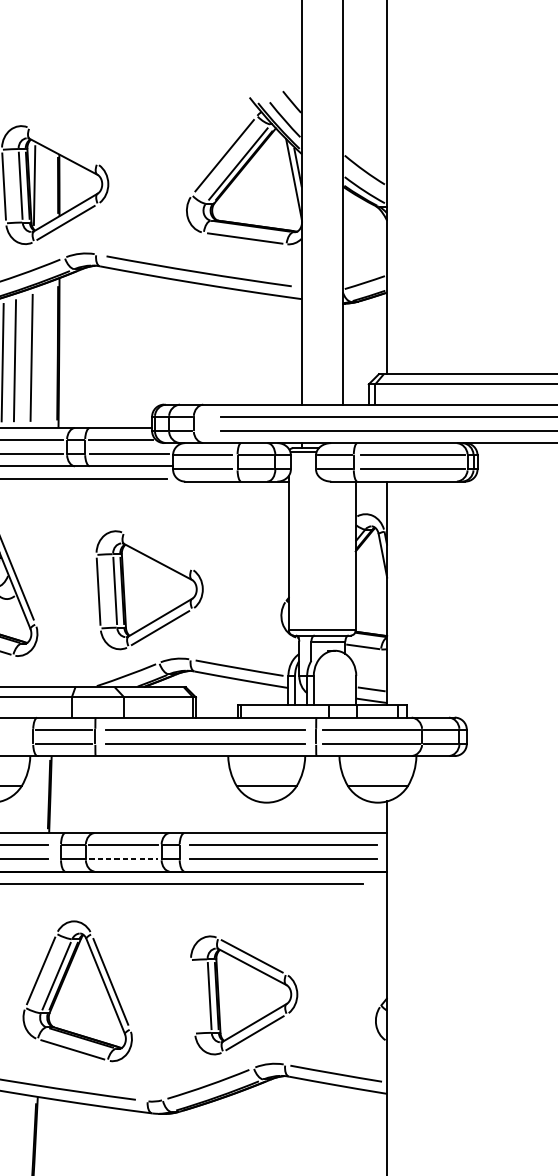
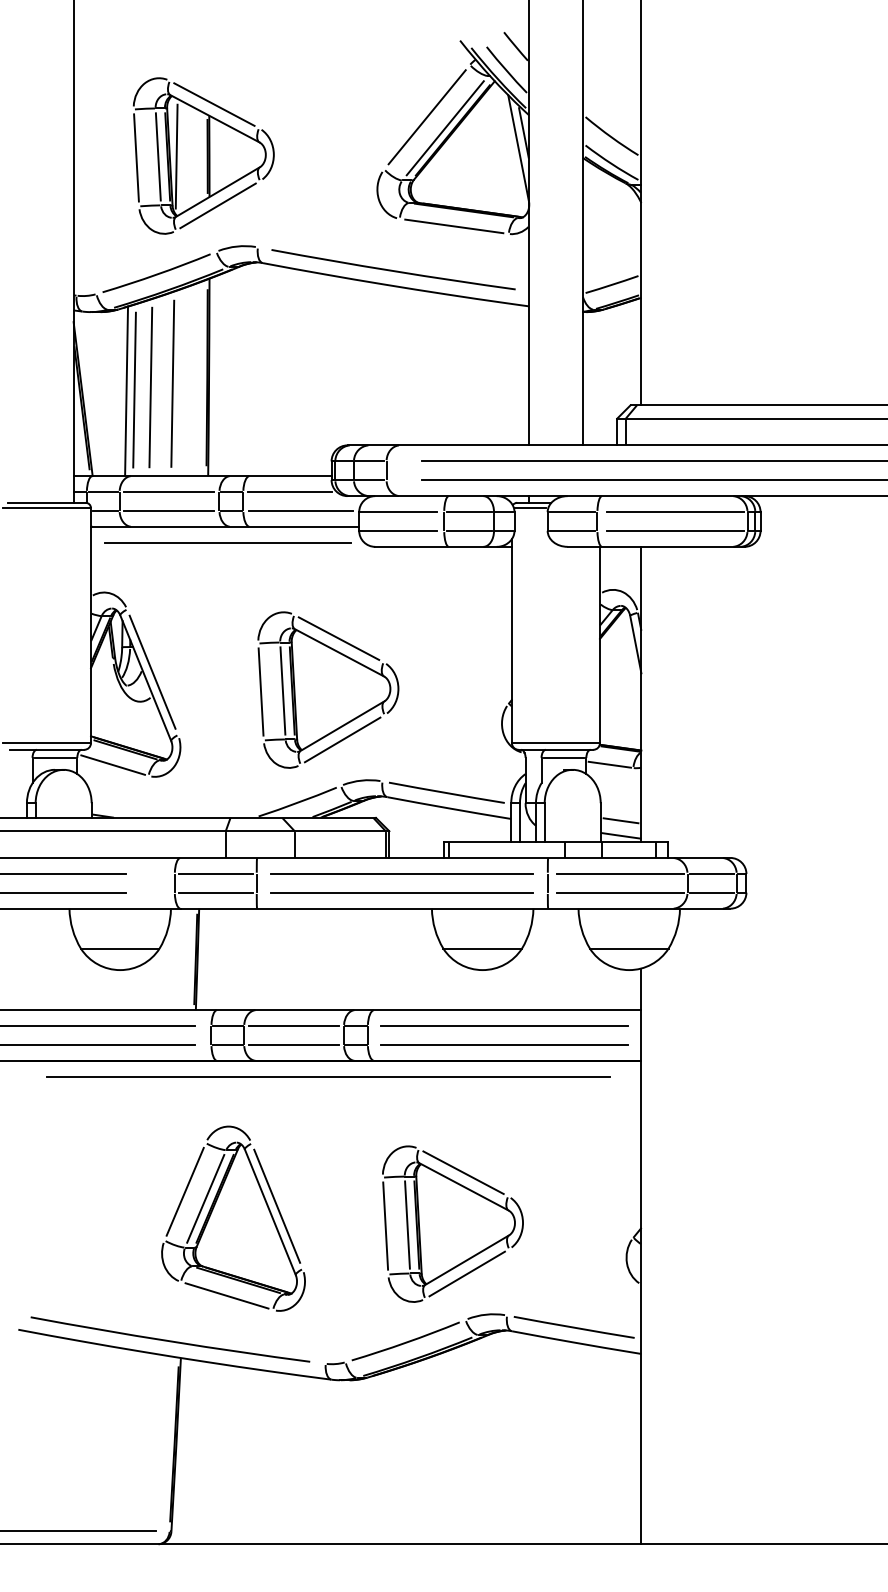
line: (63, 146) -> (214, 104), added
line: (157, 551) -> (338, 638), added
line: (123, 859) -> (293, 1044), dashed -> solid
line: (193, 996) -> (385, 1225), added

